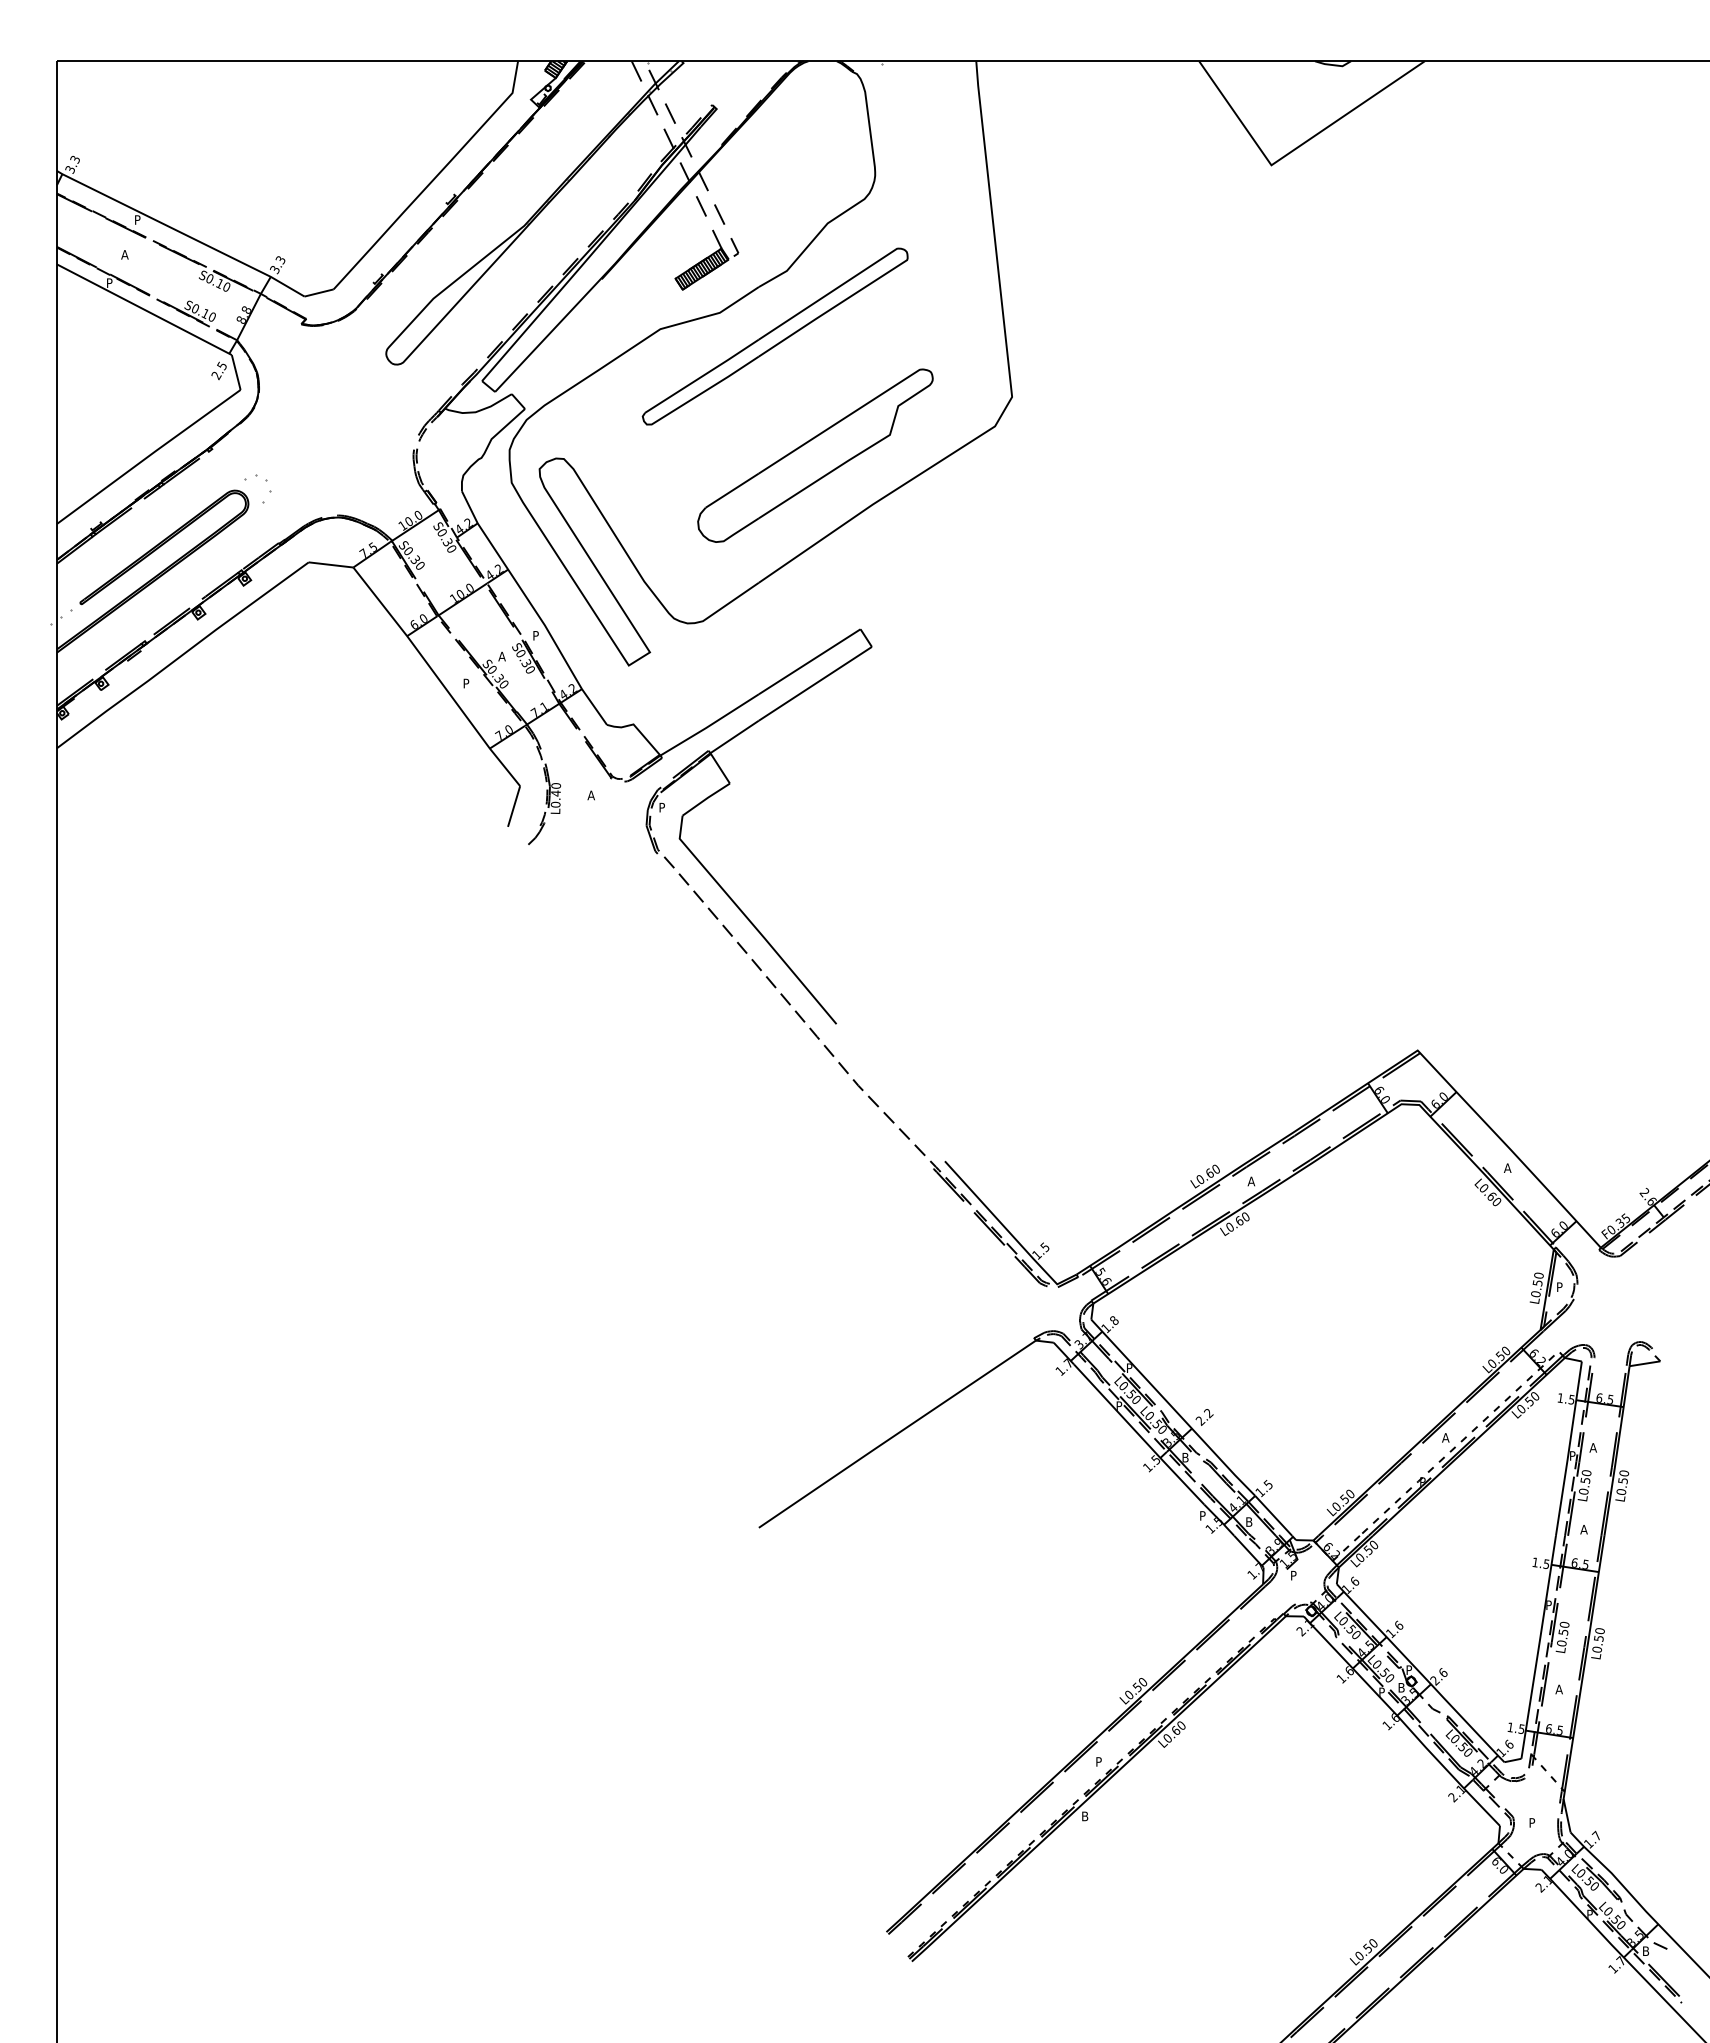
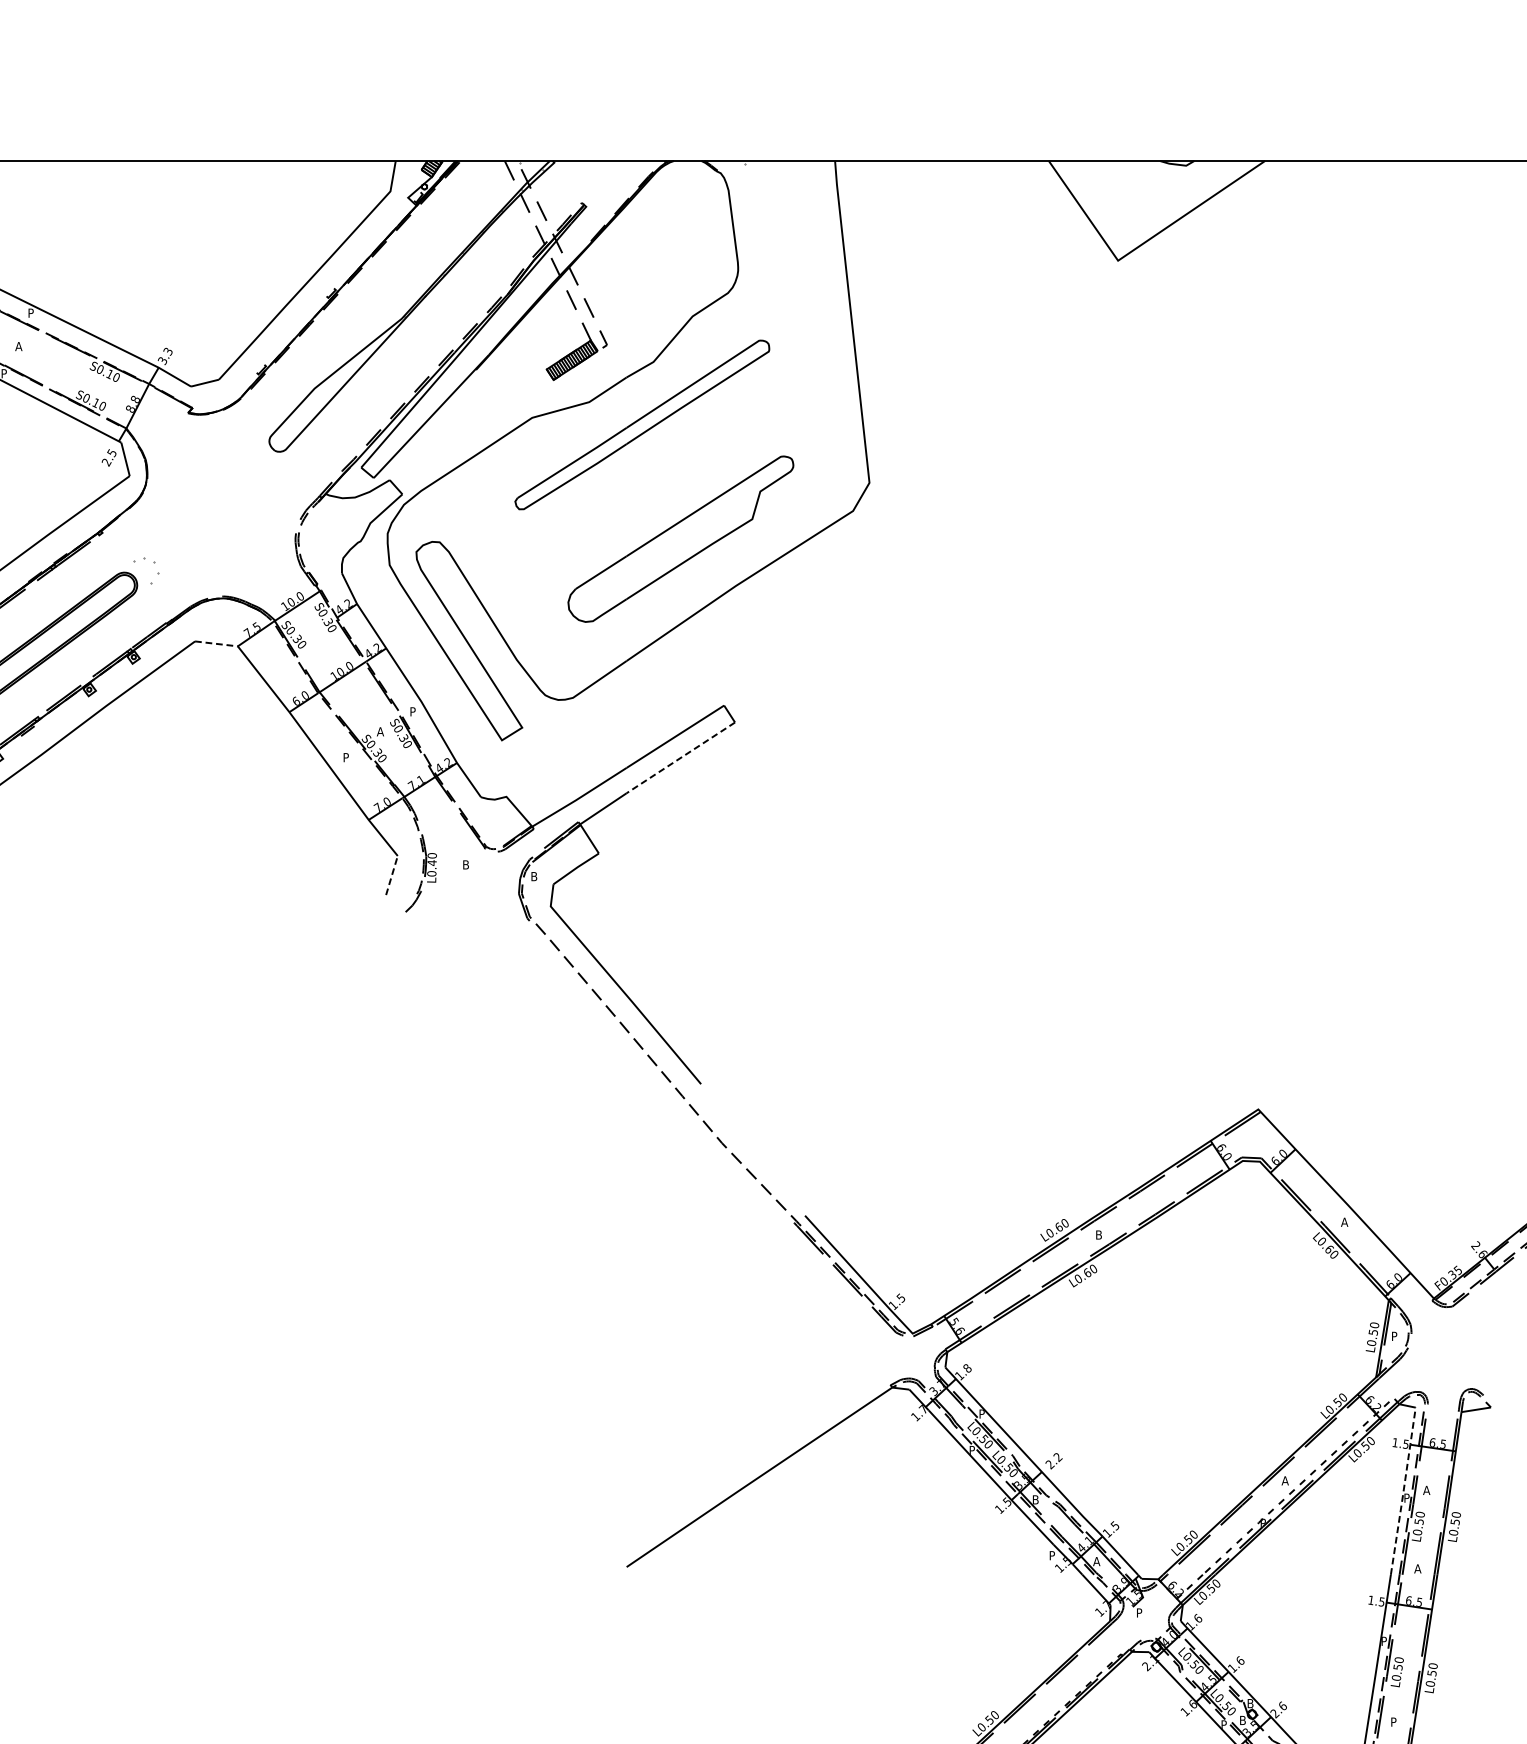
line: (331, 565) -> (216, 644), solid -> dashed
line: (815, 683) -> (680, 757), solid -> dashed
text: (590, 795) -> (465, 864), A -> B
line: (514, 806) -> (392, 875), solid -> dashed
text: (662, 807) -> (534, 876), P -> B
text: (1251, 1181) -> (1098, 1235), A -> B
line: (1569, 1448) -> (1403, 1491), solid -> dashed
text: (1248, 1521) -> (1096, 1561), B -> A
text: (1409, 1669) -> (1250, 1702), P -> B
text: (1558, 1689) -> (1393, 1722), A -> P

